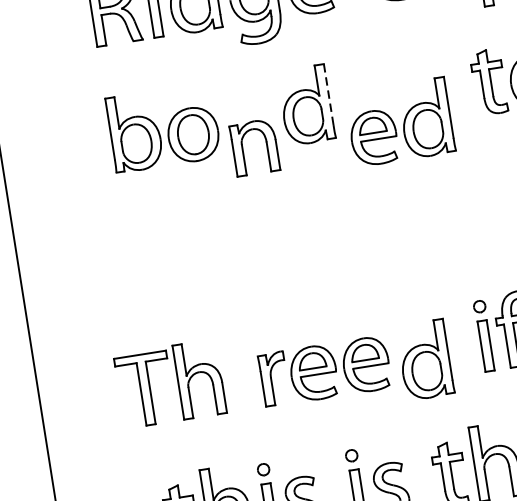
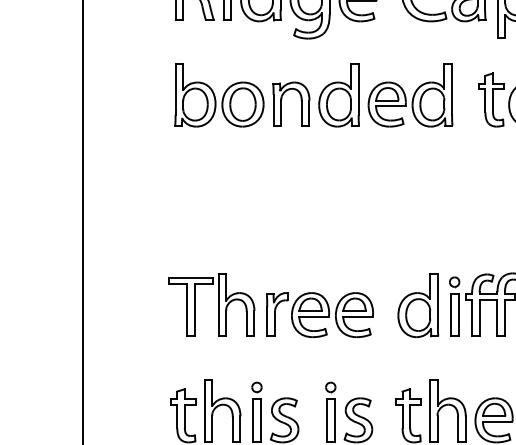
line: (328, 94) -> (358, 89), dashed -> solid
part: (400, 122) -> (410, 95), moved
part: (264, 141) -> (300, 100), moved
part: (425, 359) -> (418, 305), moved
part: (178, 381) -> (218, 304), moved

